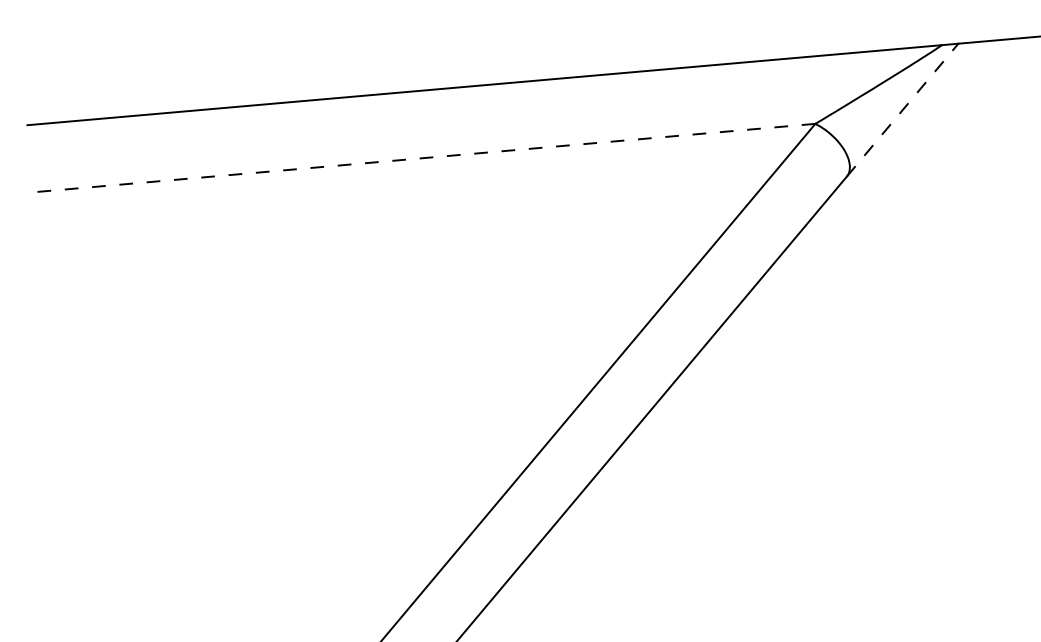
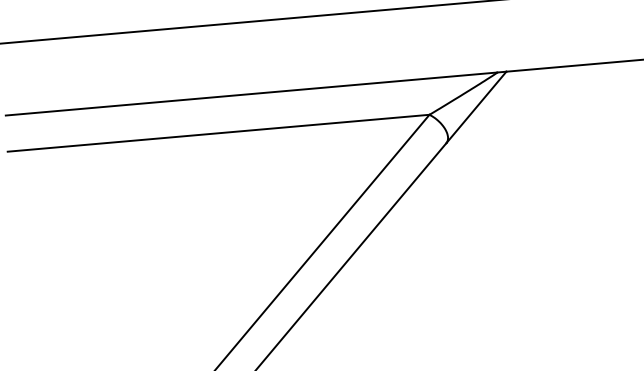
line: (902, 110) -> (476, 107), dashed -> solid
line: (422, 158) -> (218, 133), dashed -> solid

